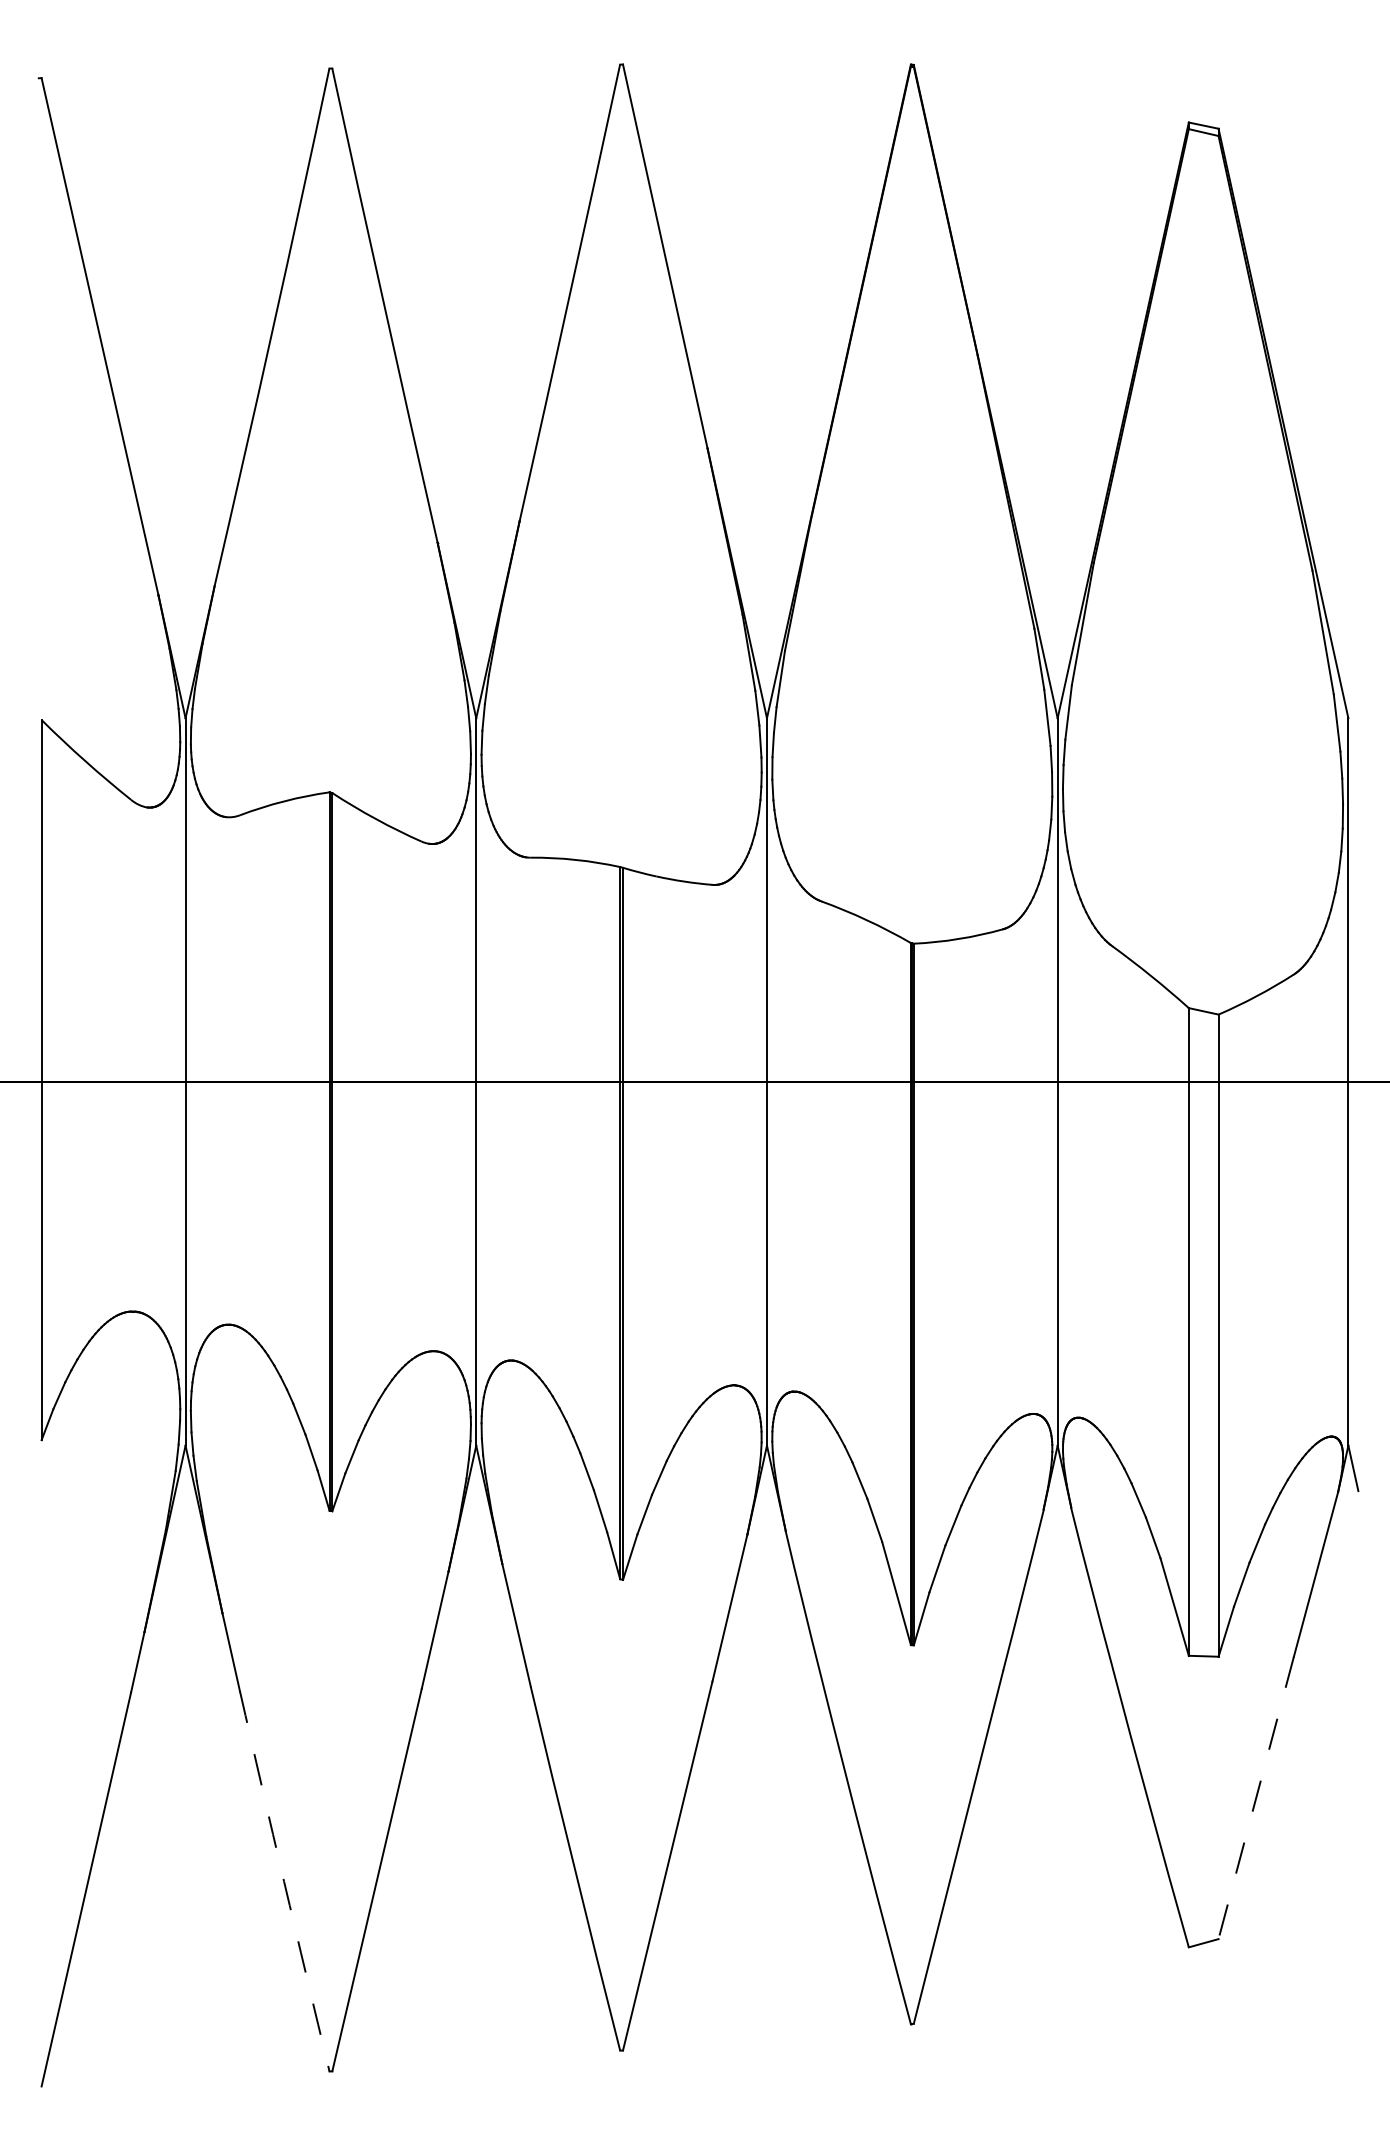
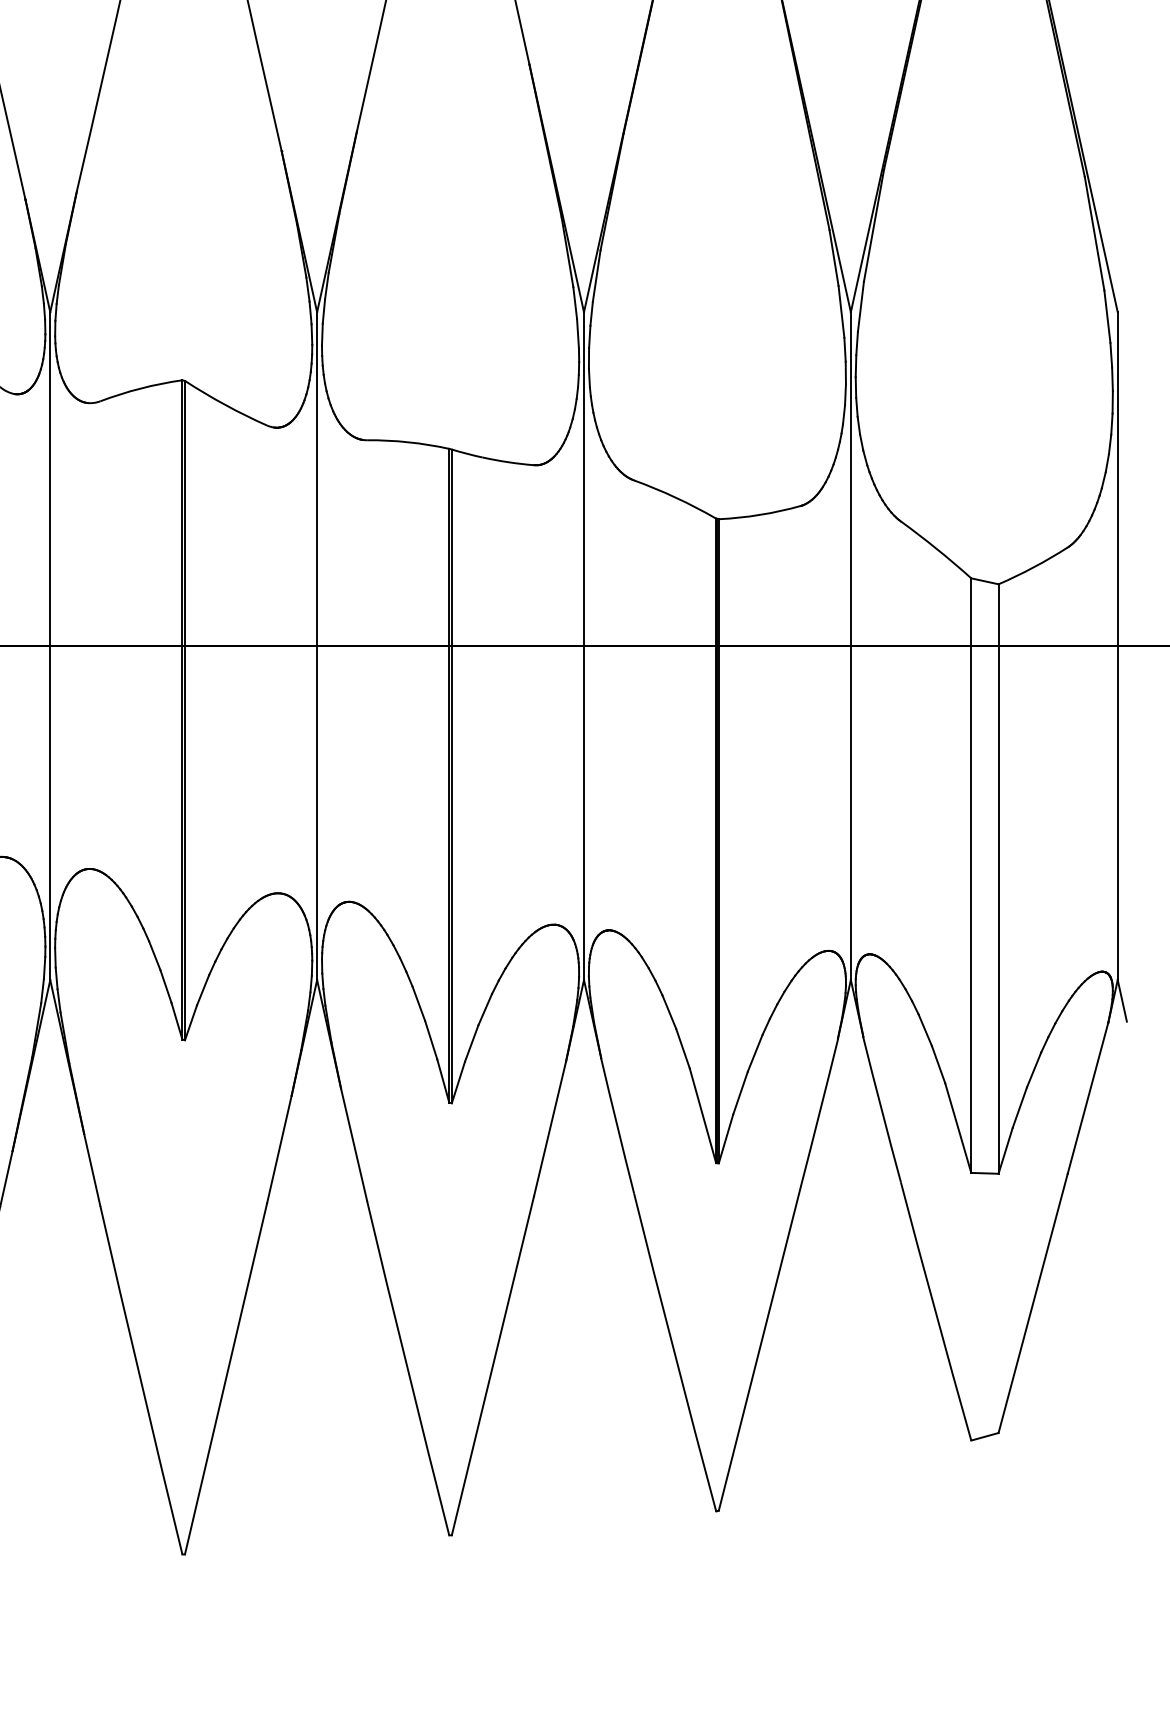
line: (1256, 1798) -> (1033, 1303), dashed -> solid
arc: (284, 1881) -> (141, 1380), dashed -> solid

